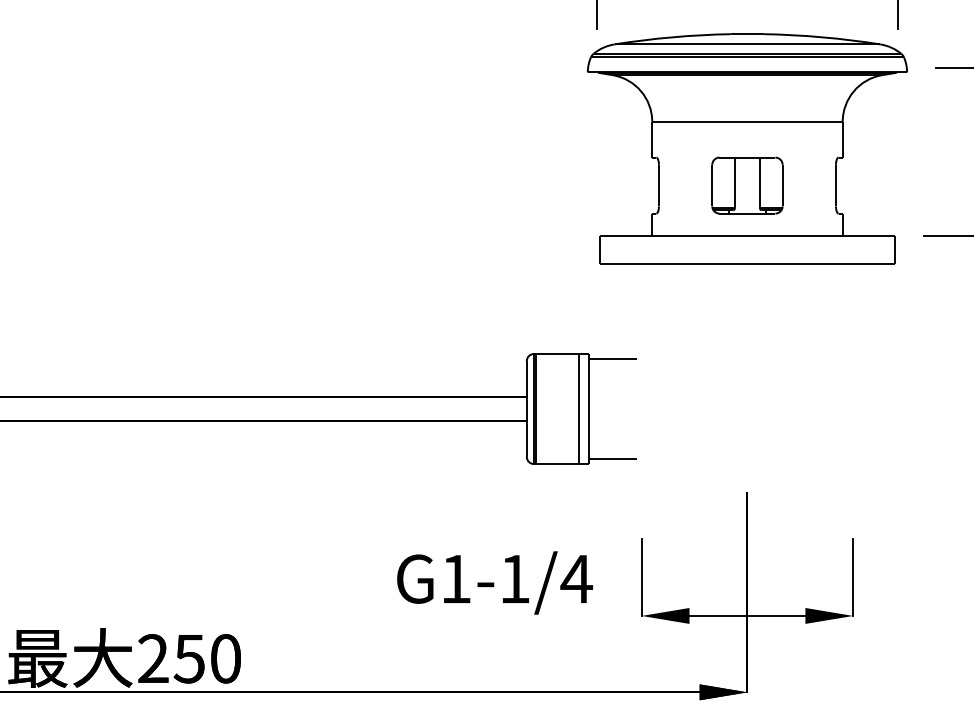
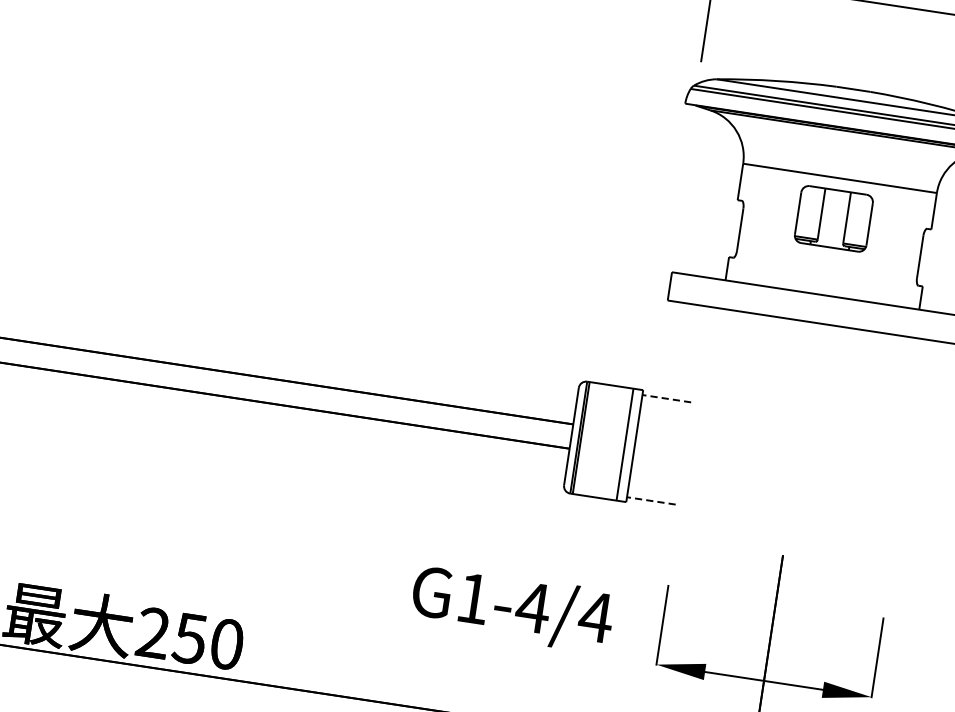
part: (747, 185) -> (833, 218), moved
line: (612, 358) -> (666, 398), solid -> dashed
line: (612, 459) -> (650, 501), solid -> dashed
text: (514, 579) -> (532, 608), G1-1/4 -> G1-4/4

